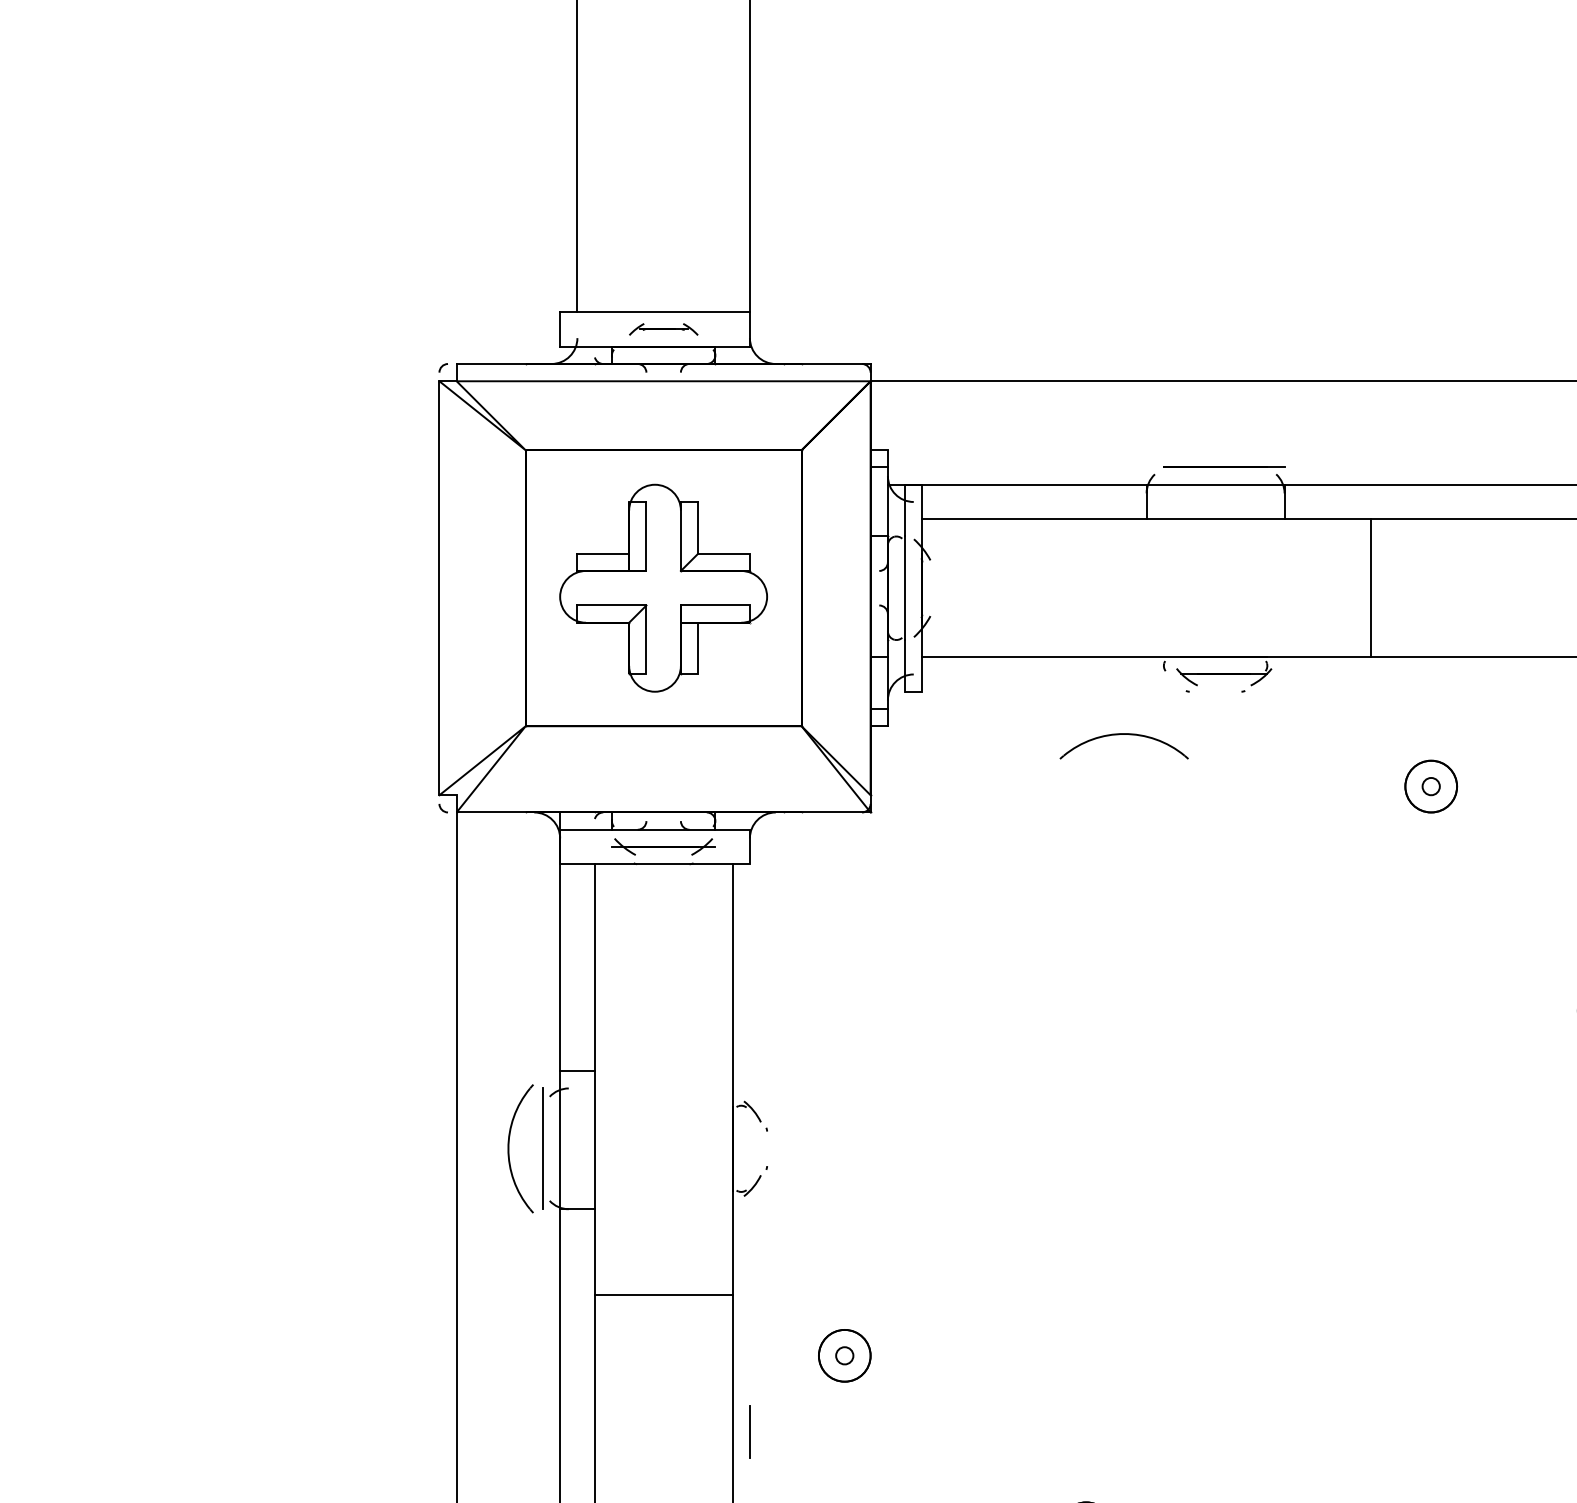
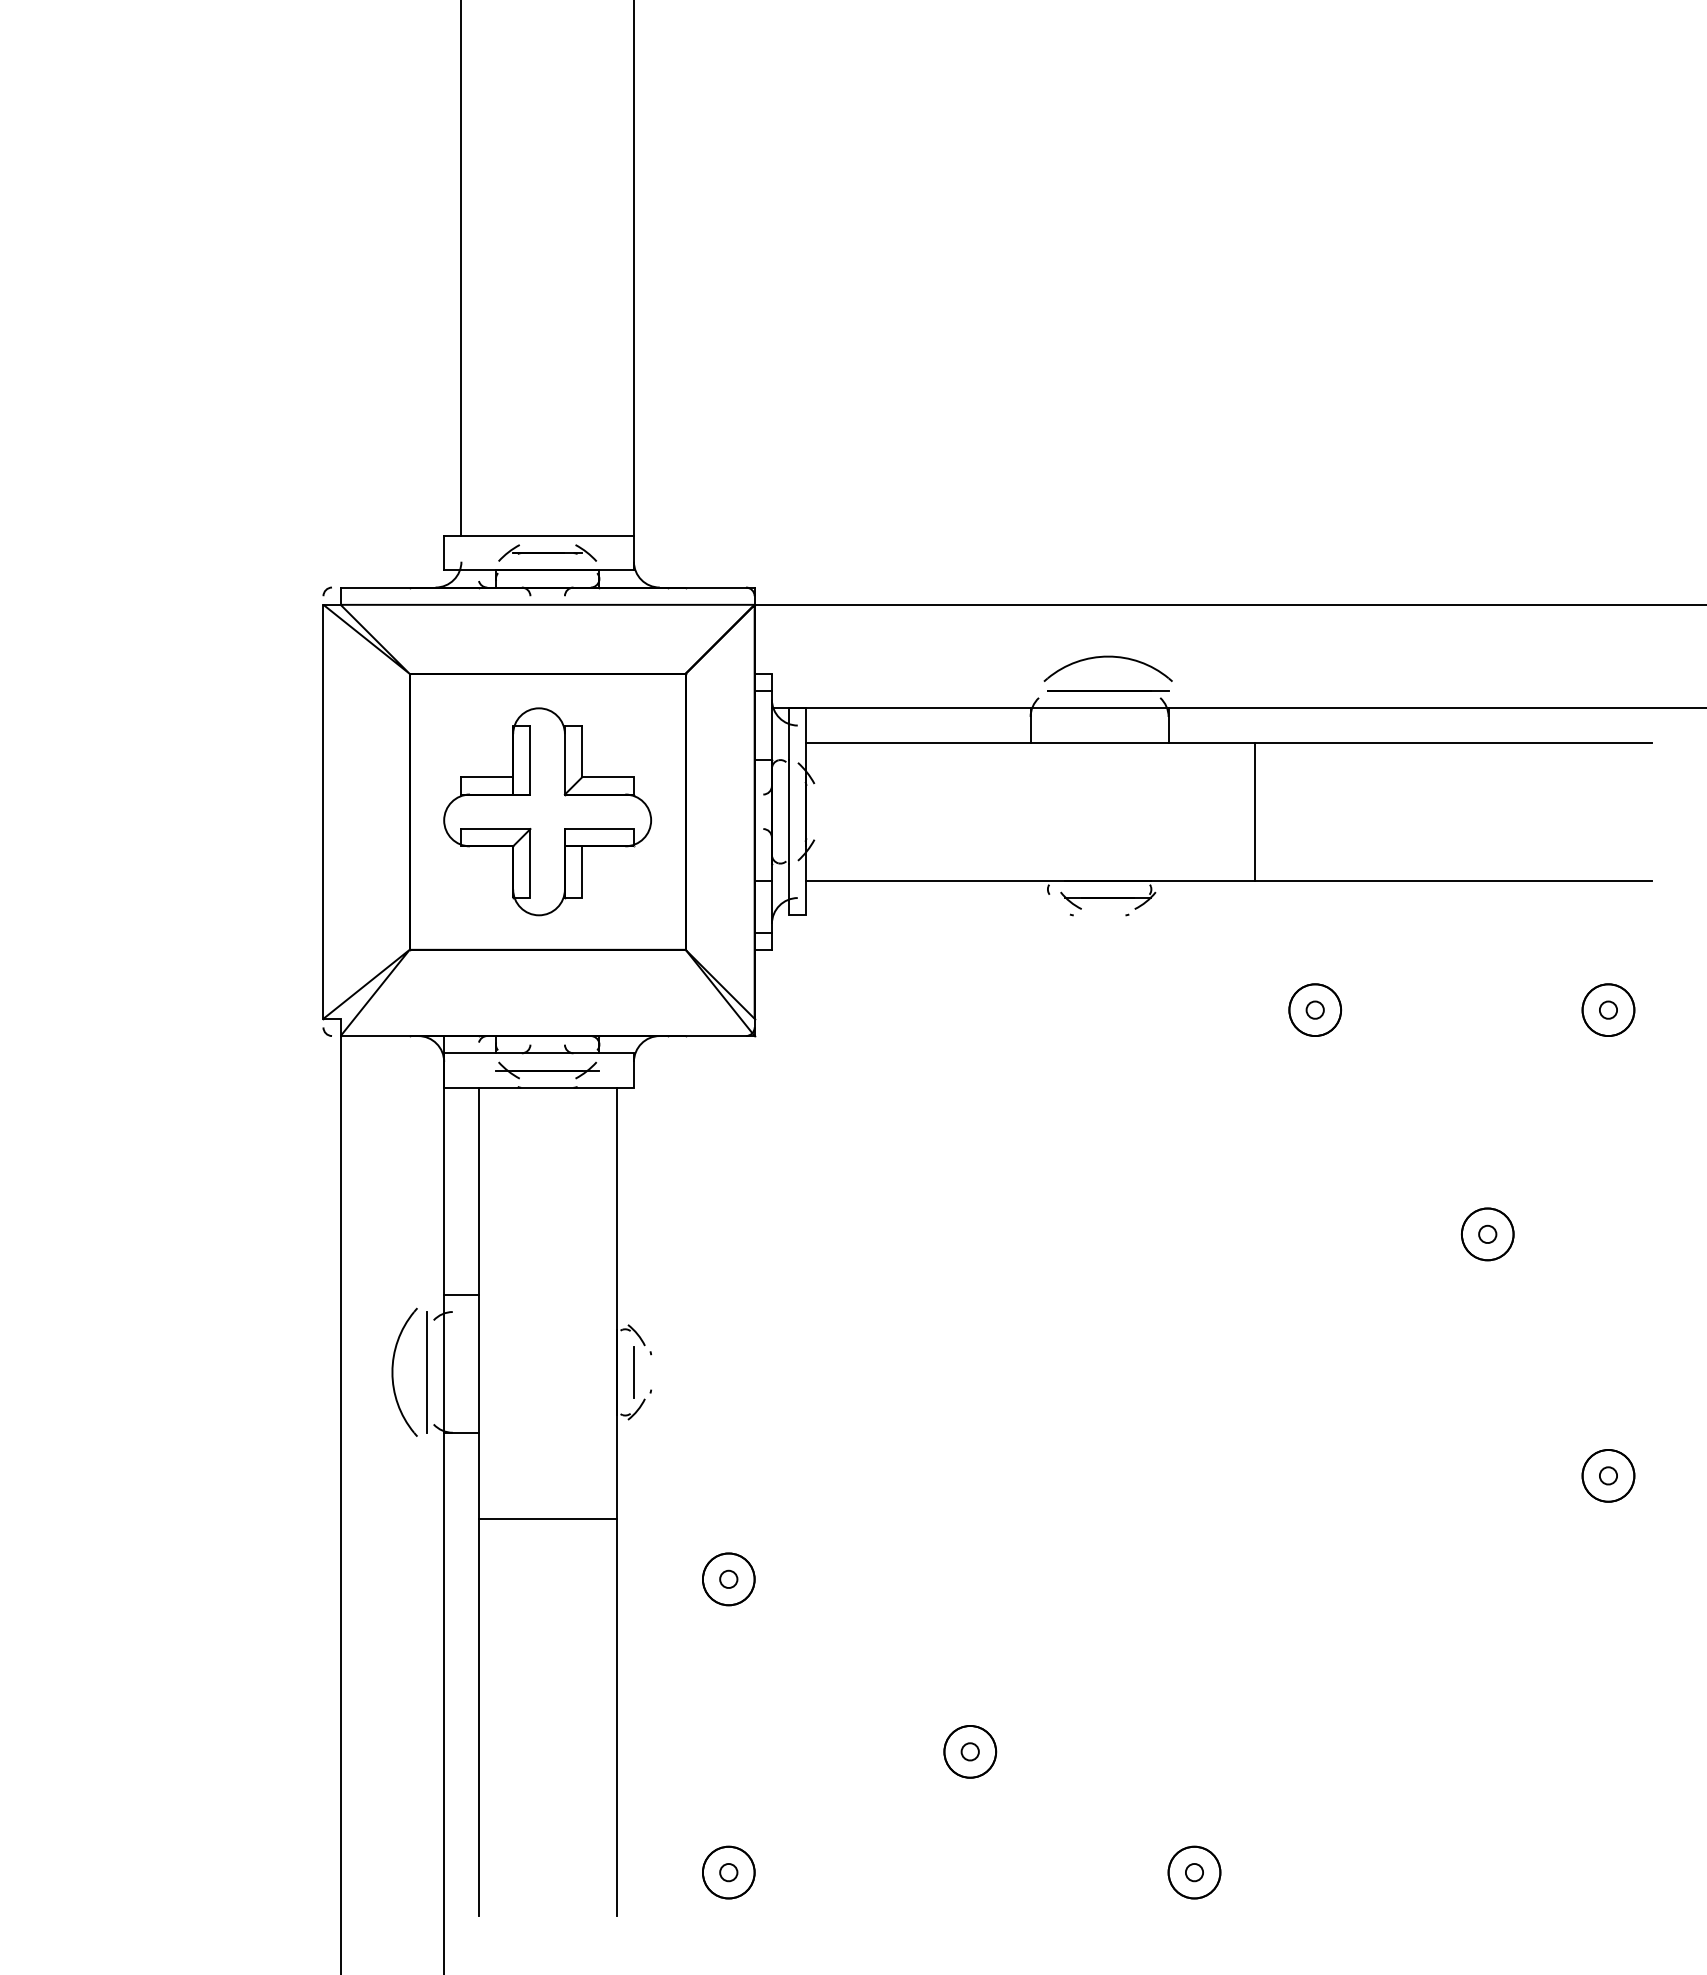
part: (663, 328) -> (547, 552), size x1.43
part: (1123, 734) -> (1107, 657), moved
line: (749, 1431) -> (633, 1372), moved

